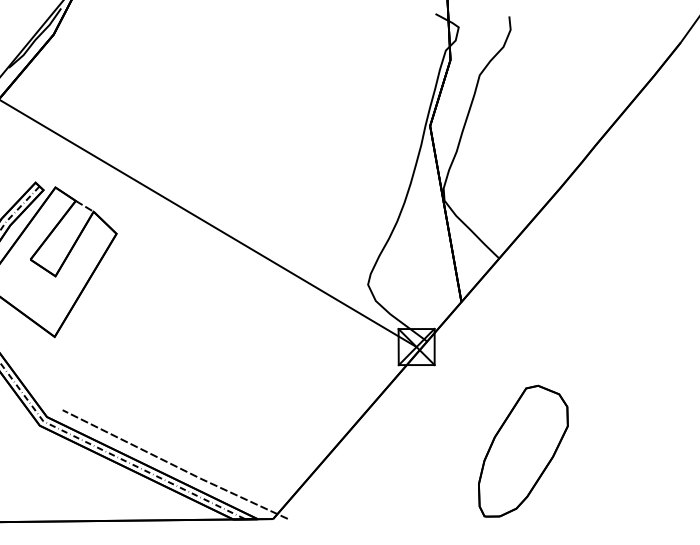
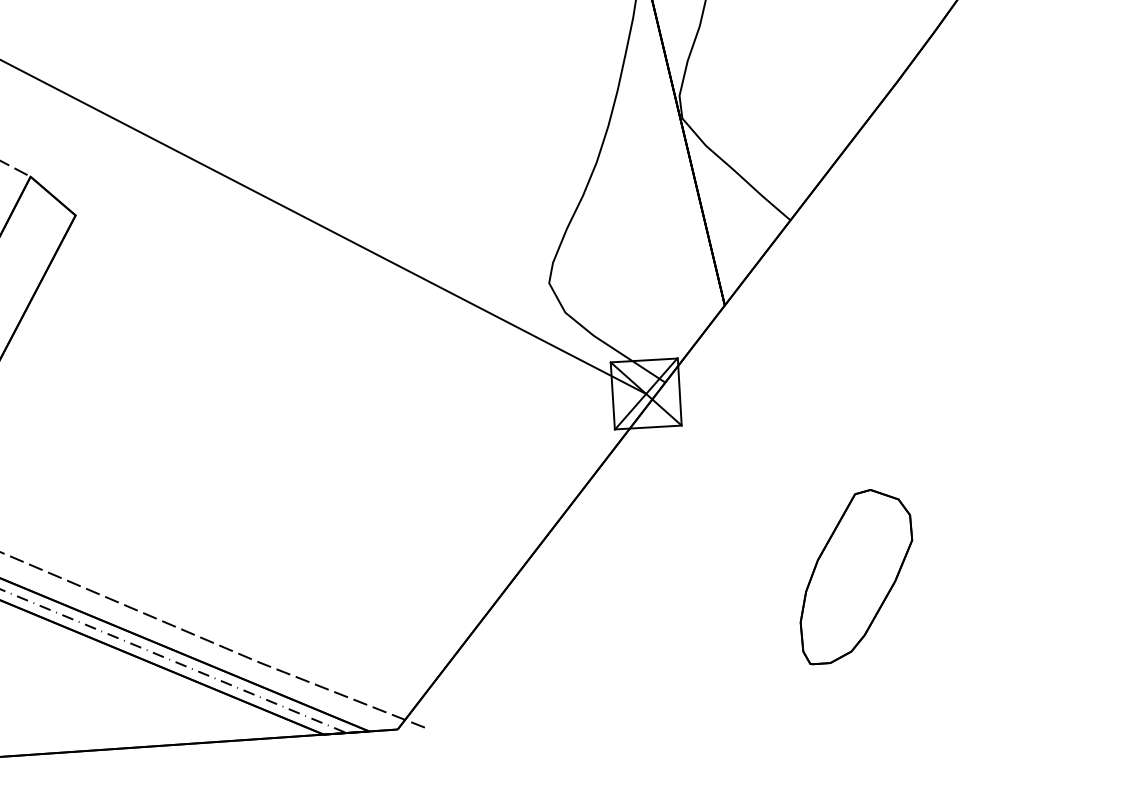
part: (523, 450) -> (856, 575), size x0.7

